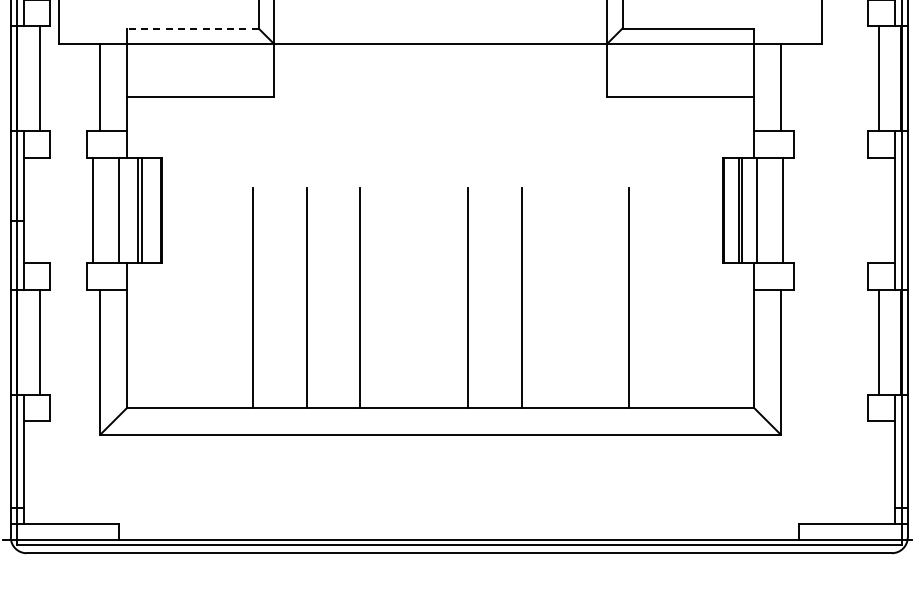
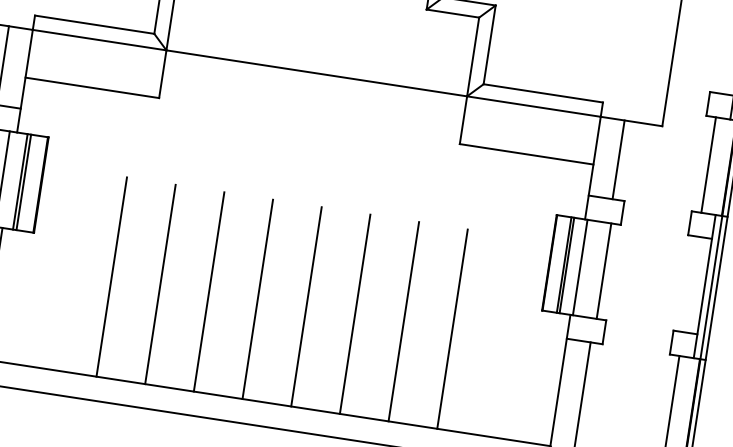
line: (192, 28) -> (94, 24), dashed -> solid
line: (414, 298) -> (257, 299), added
line: (575, 298) -> (403, 322), added

